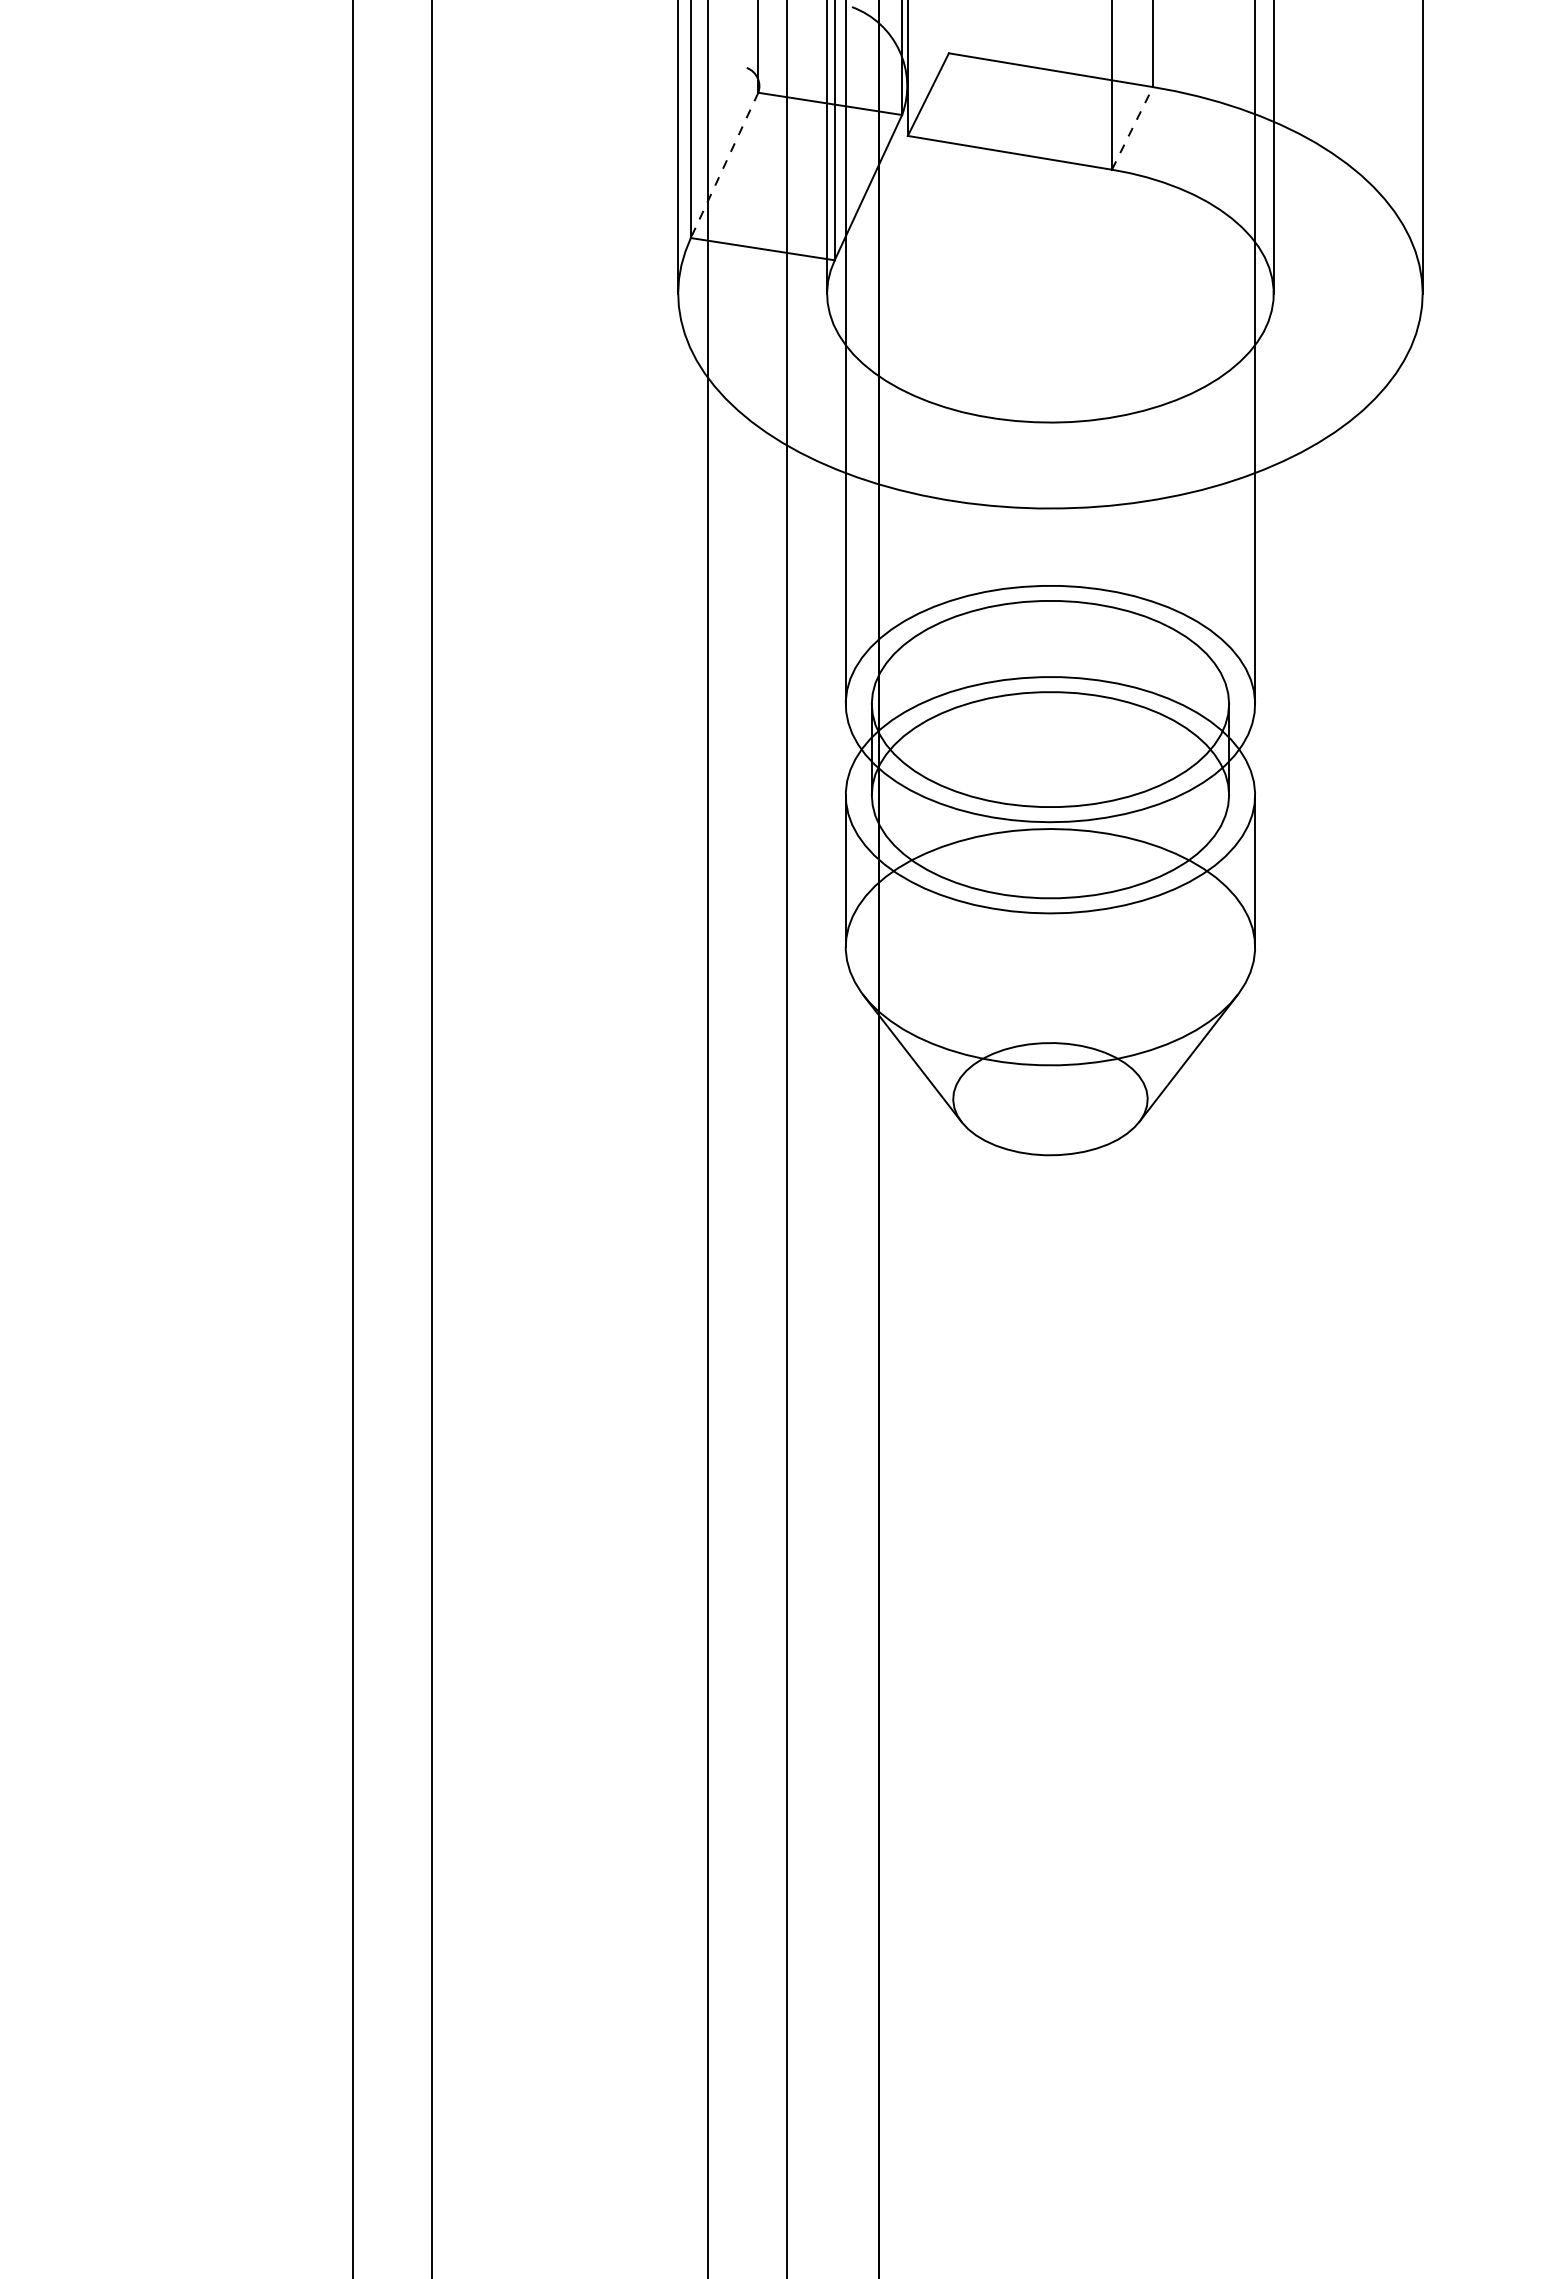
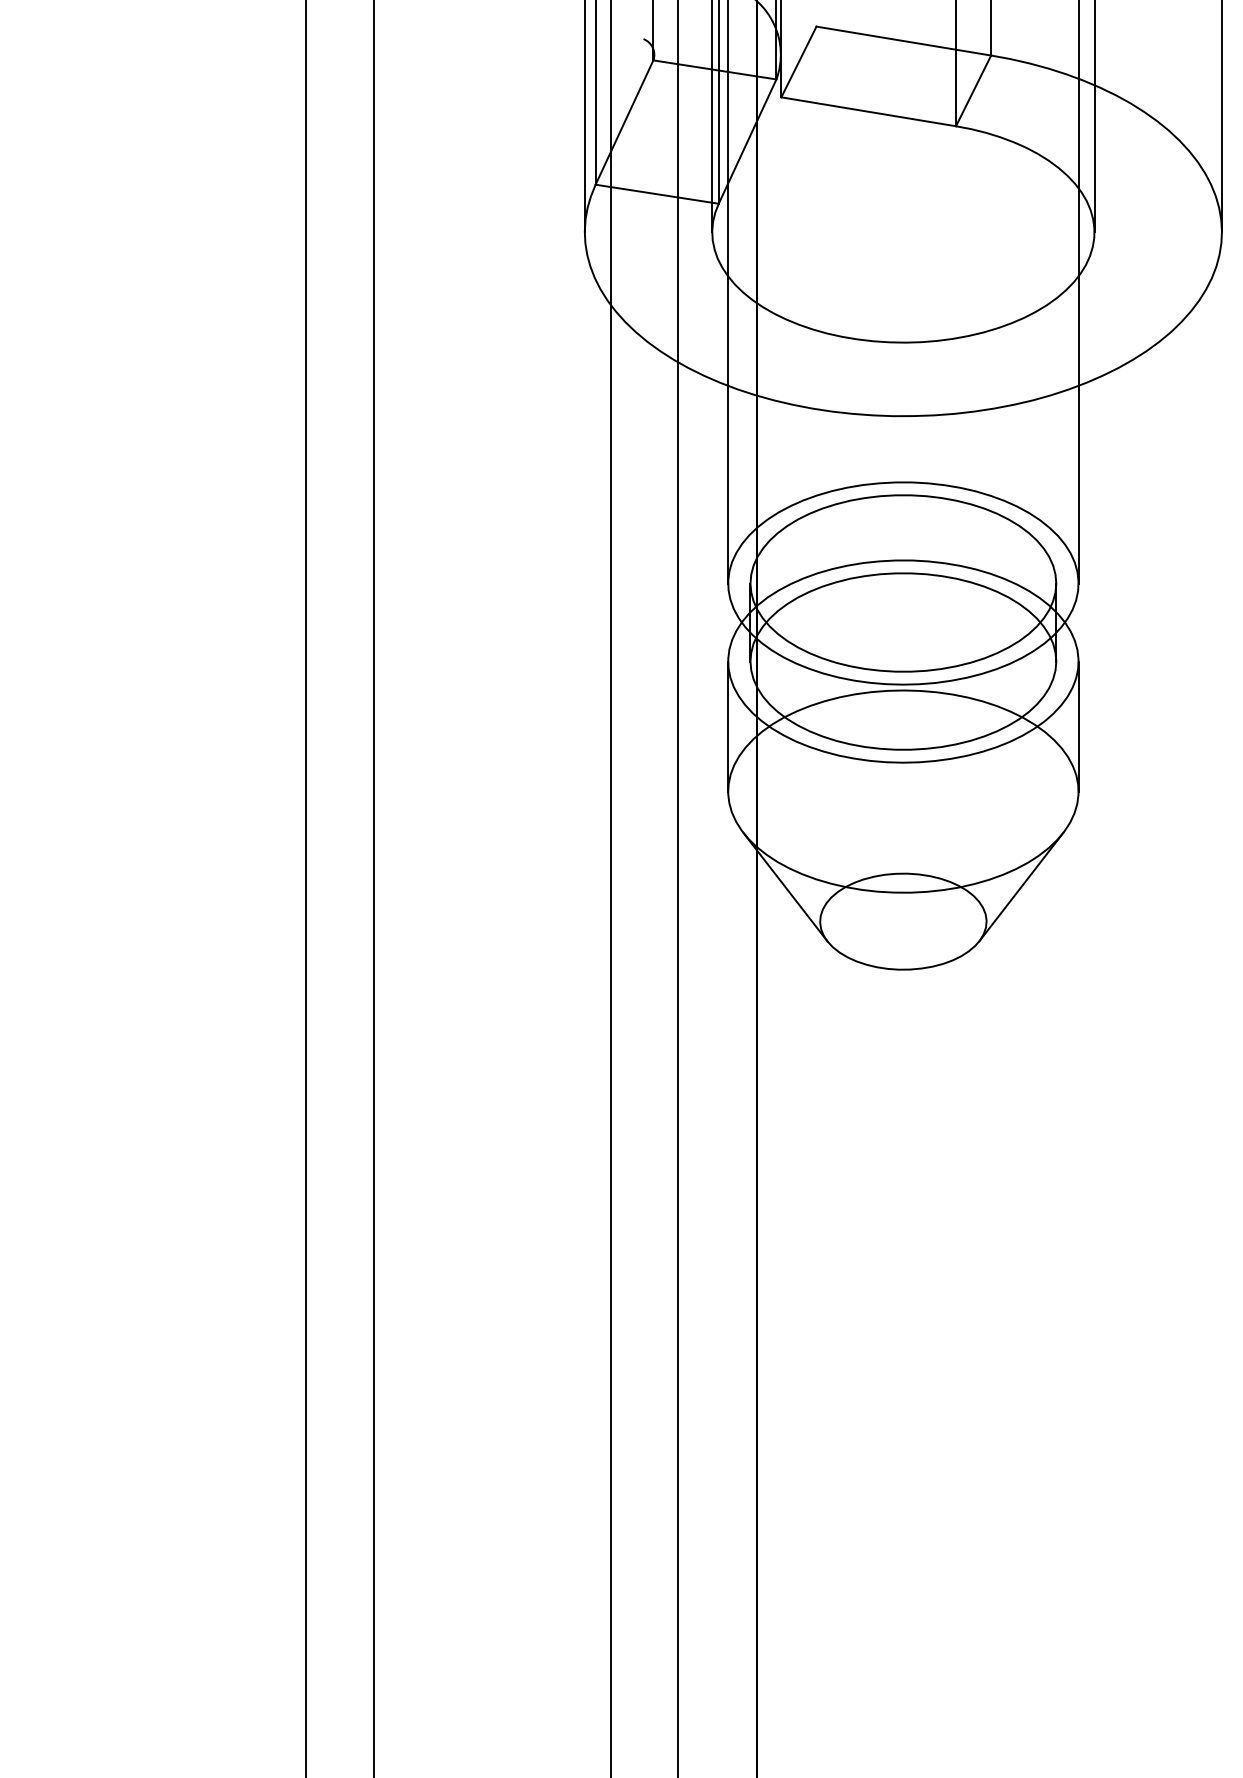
line: (1132, 127) -> (973, 90), dashed -> solid
line: (724, 165) -> (624, 122), dashed -> solid

